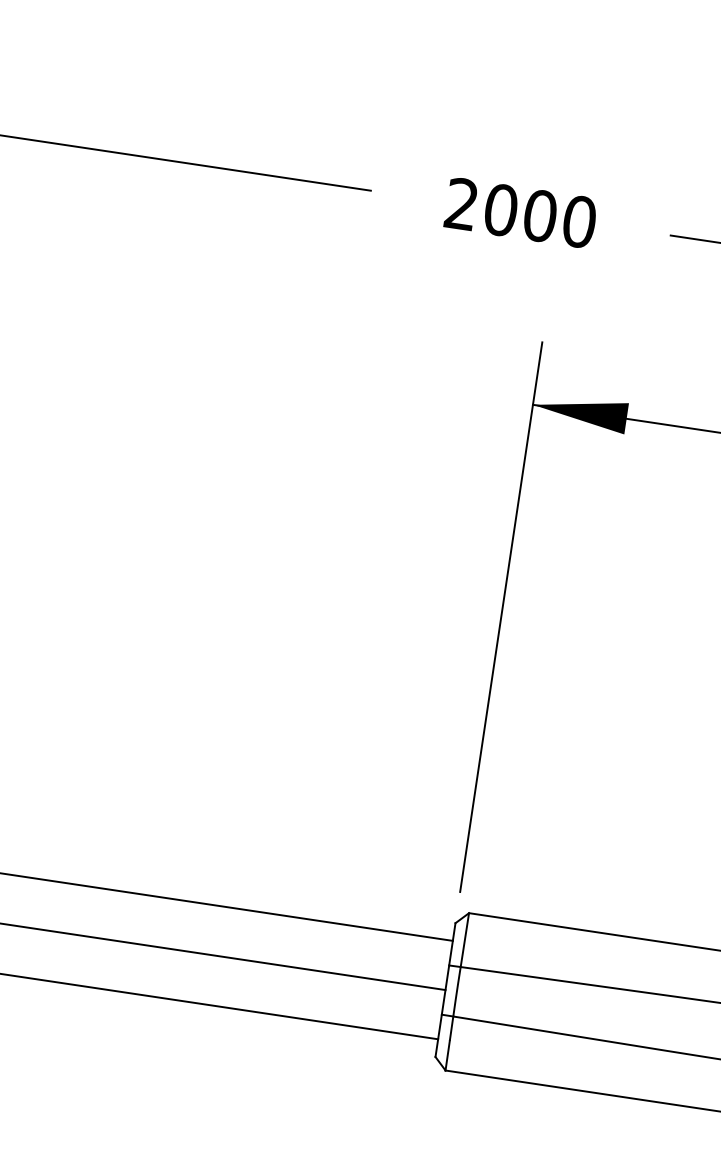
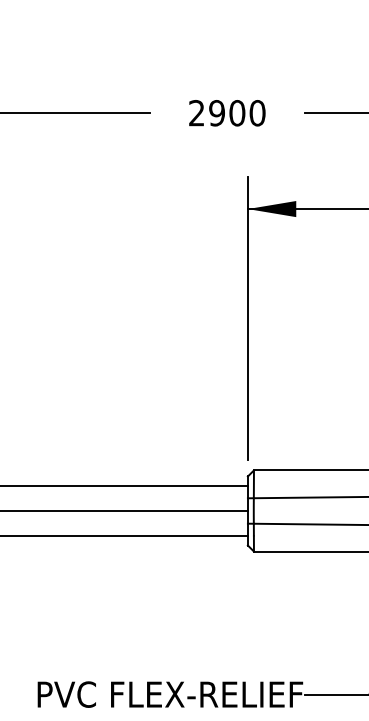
text: (501, 210) -> (217, 113), 2000 -> 2900

